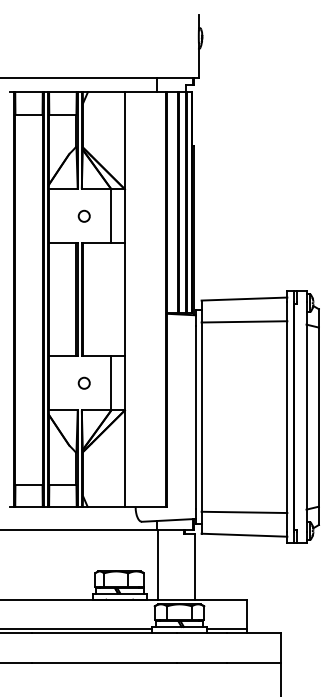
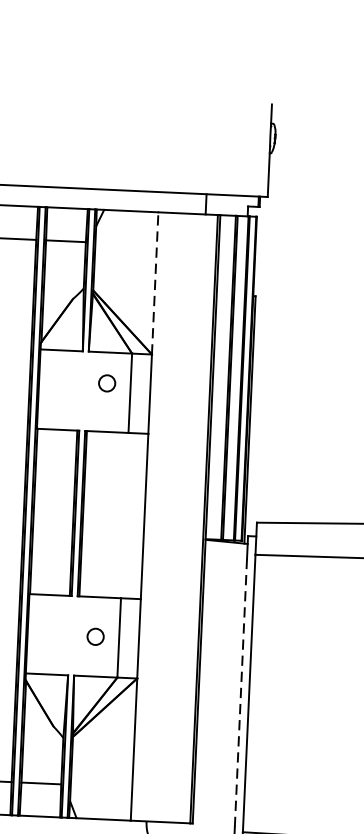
line: (124, 140) -> (154, 283), solid -> dashed
circle: (83, 215) -> (106, 382), moved
circle: (83, 382) -> (94, 635), moved
line: (195, 416) -> (240, 692), solid -> dashed

